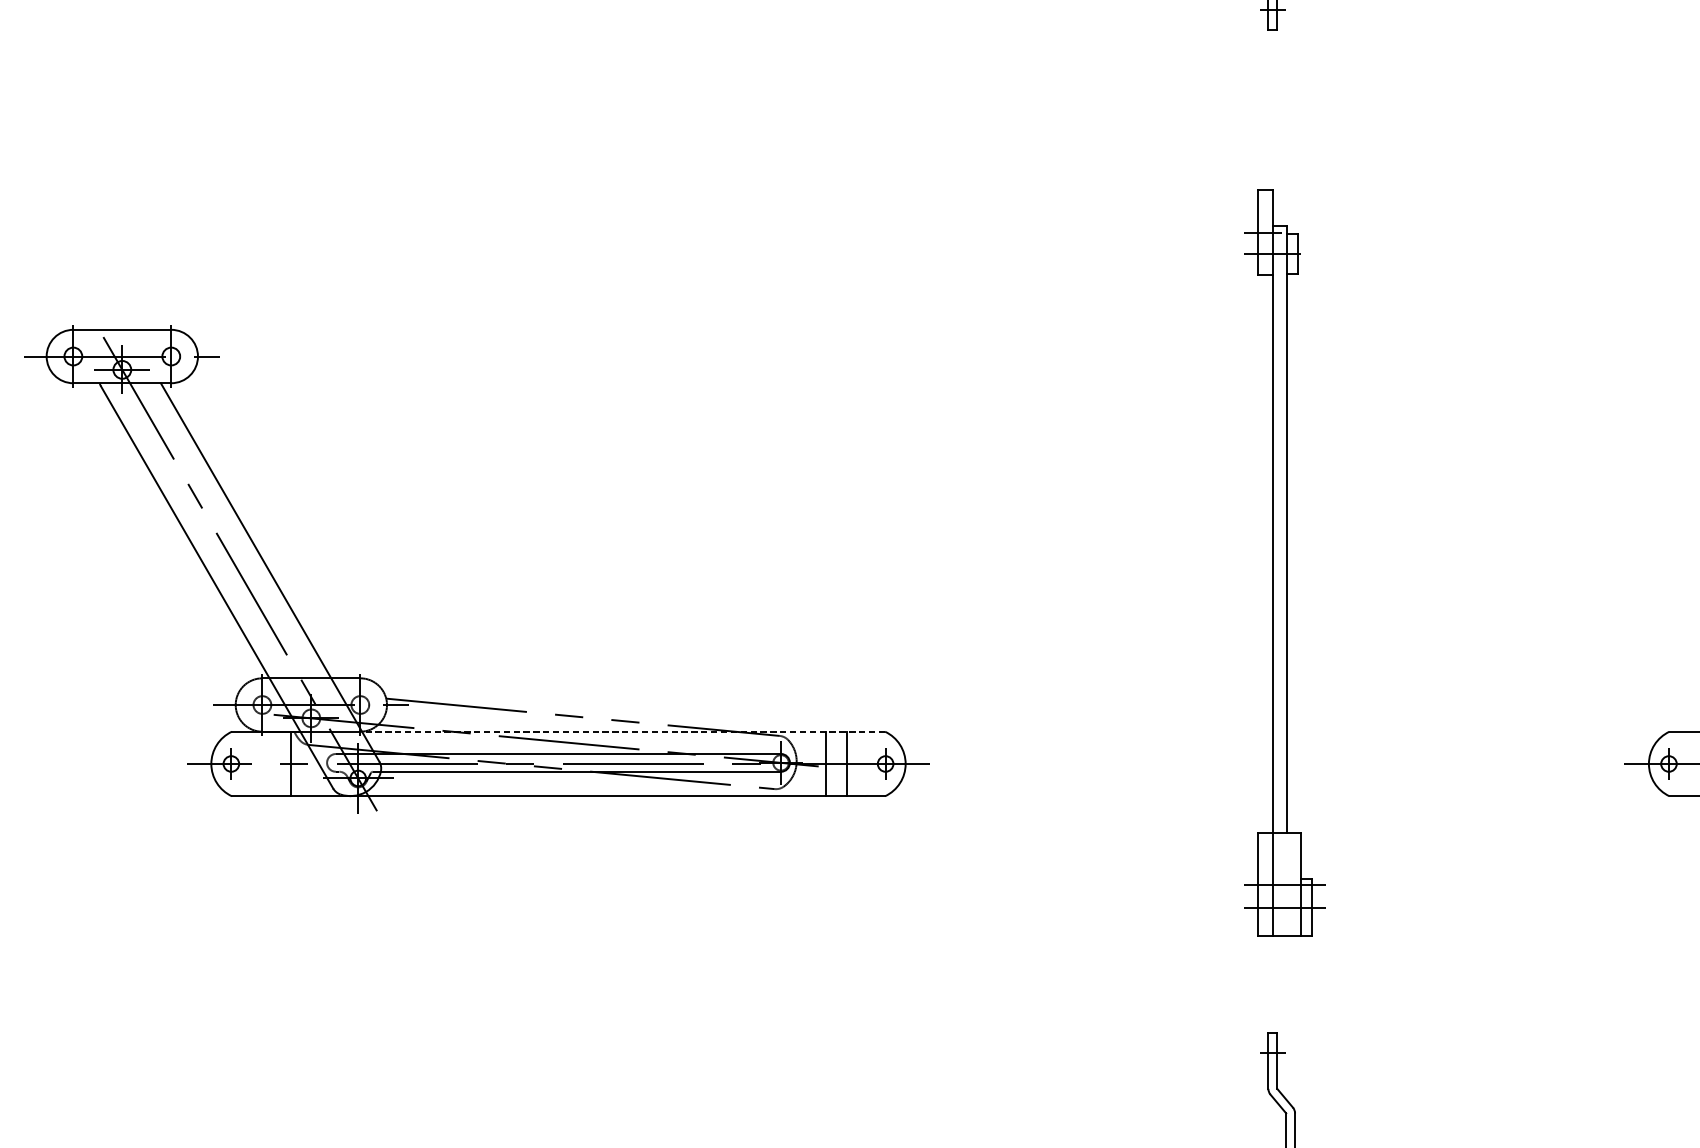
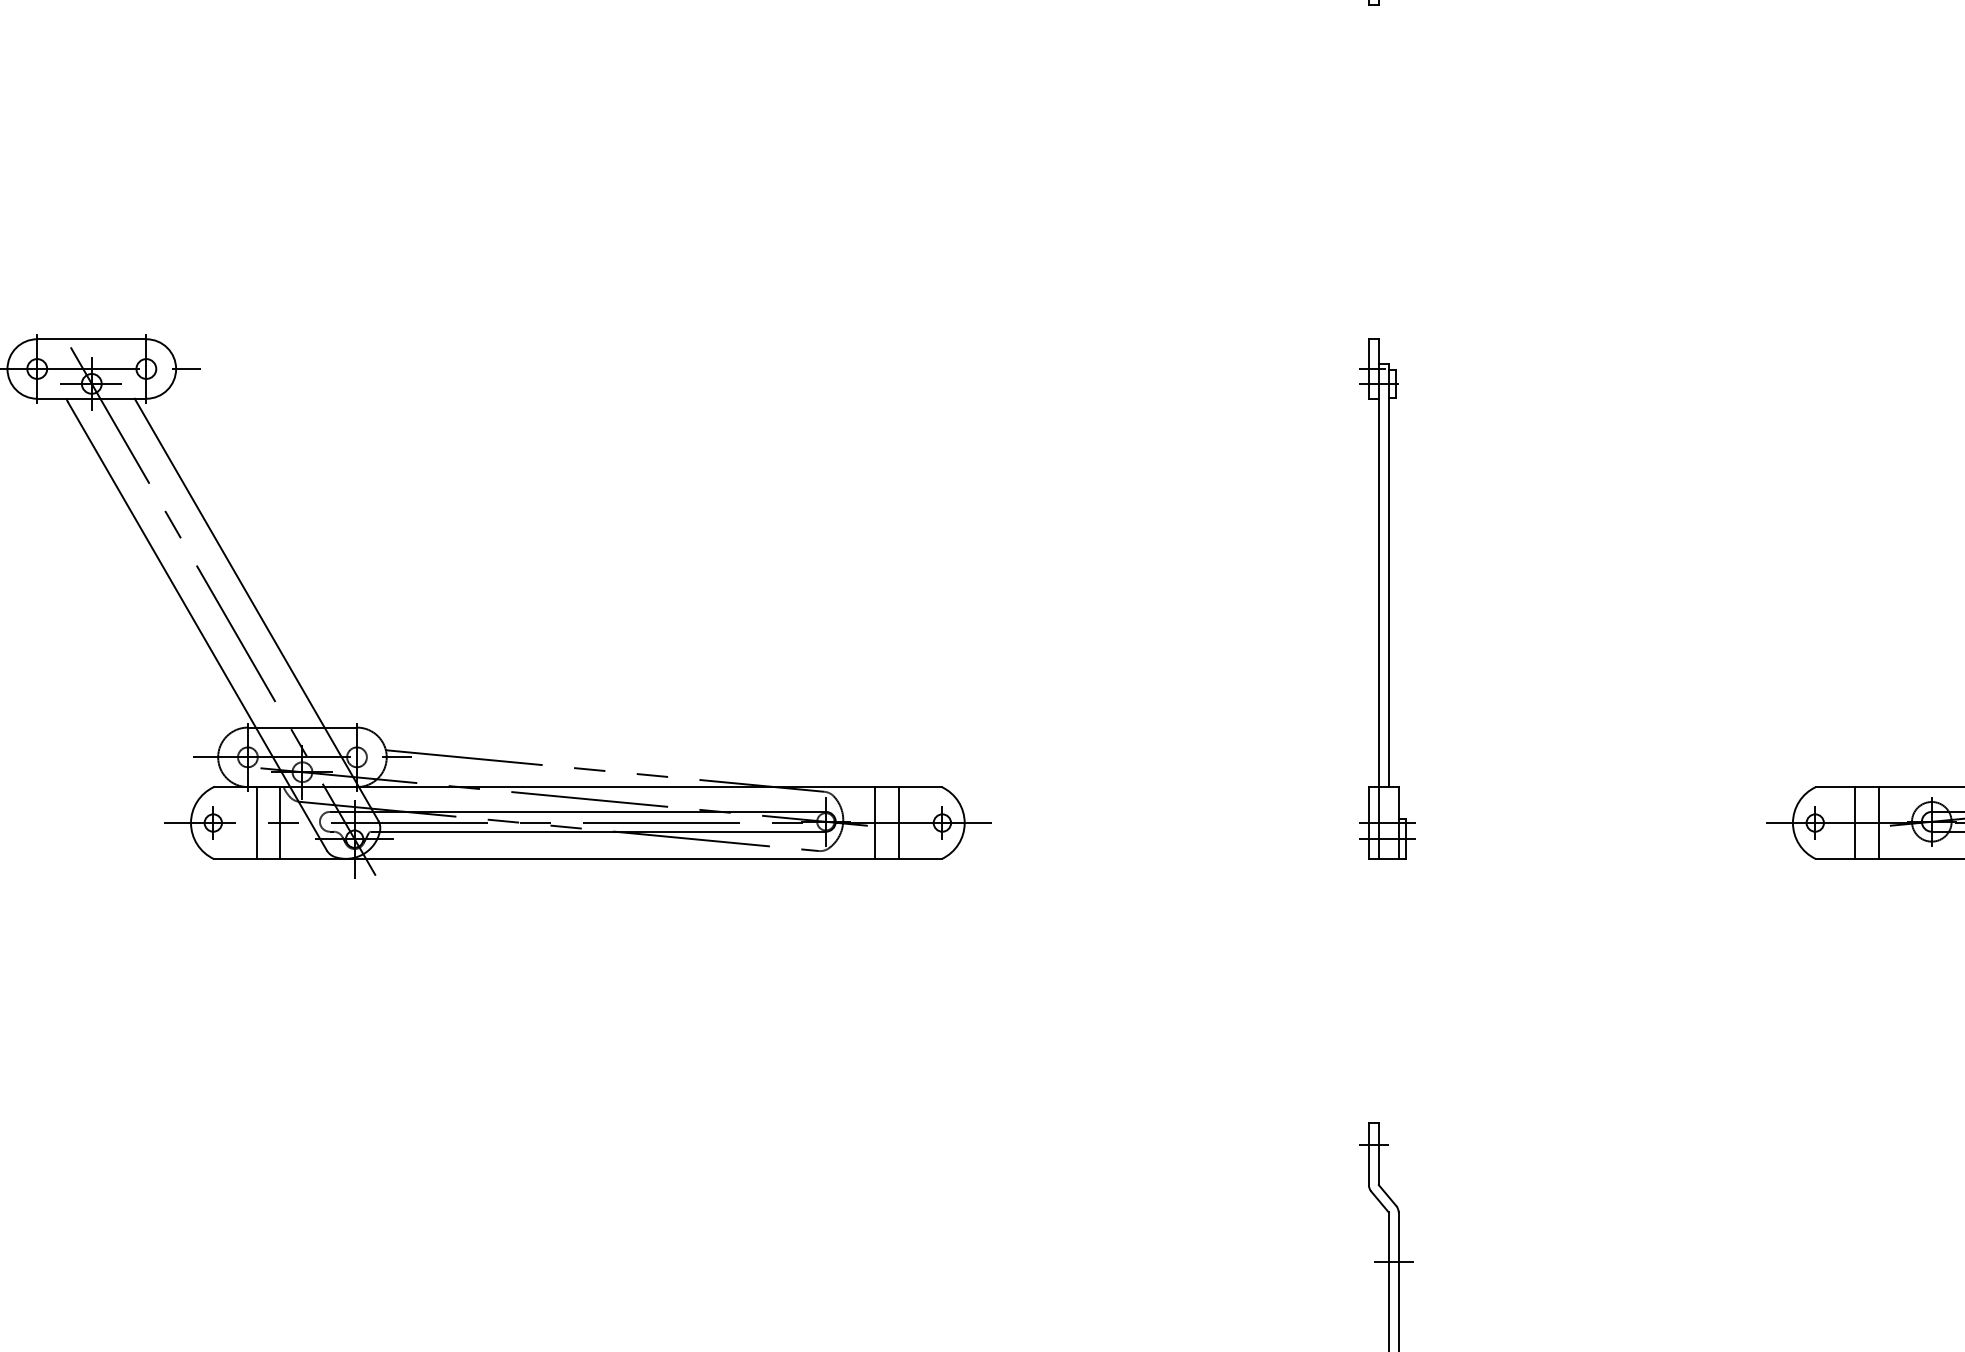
part: (1285, 562) -> (1387, 598), size x0.62
line: (622, 732) -> (649, 787), dashed -> solid
line: (270, 764) -> (256, 823), added

